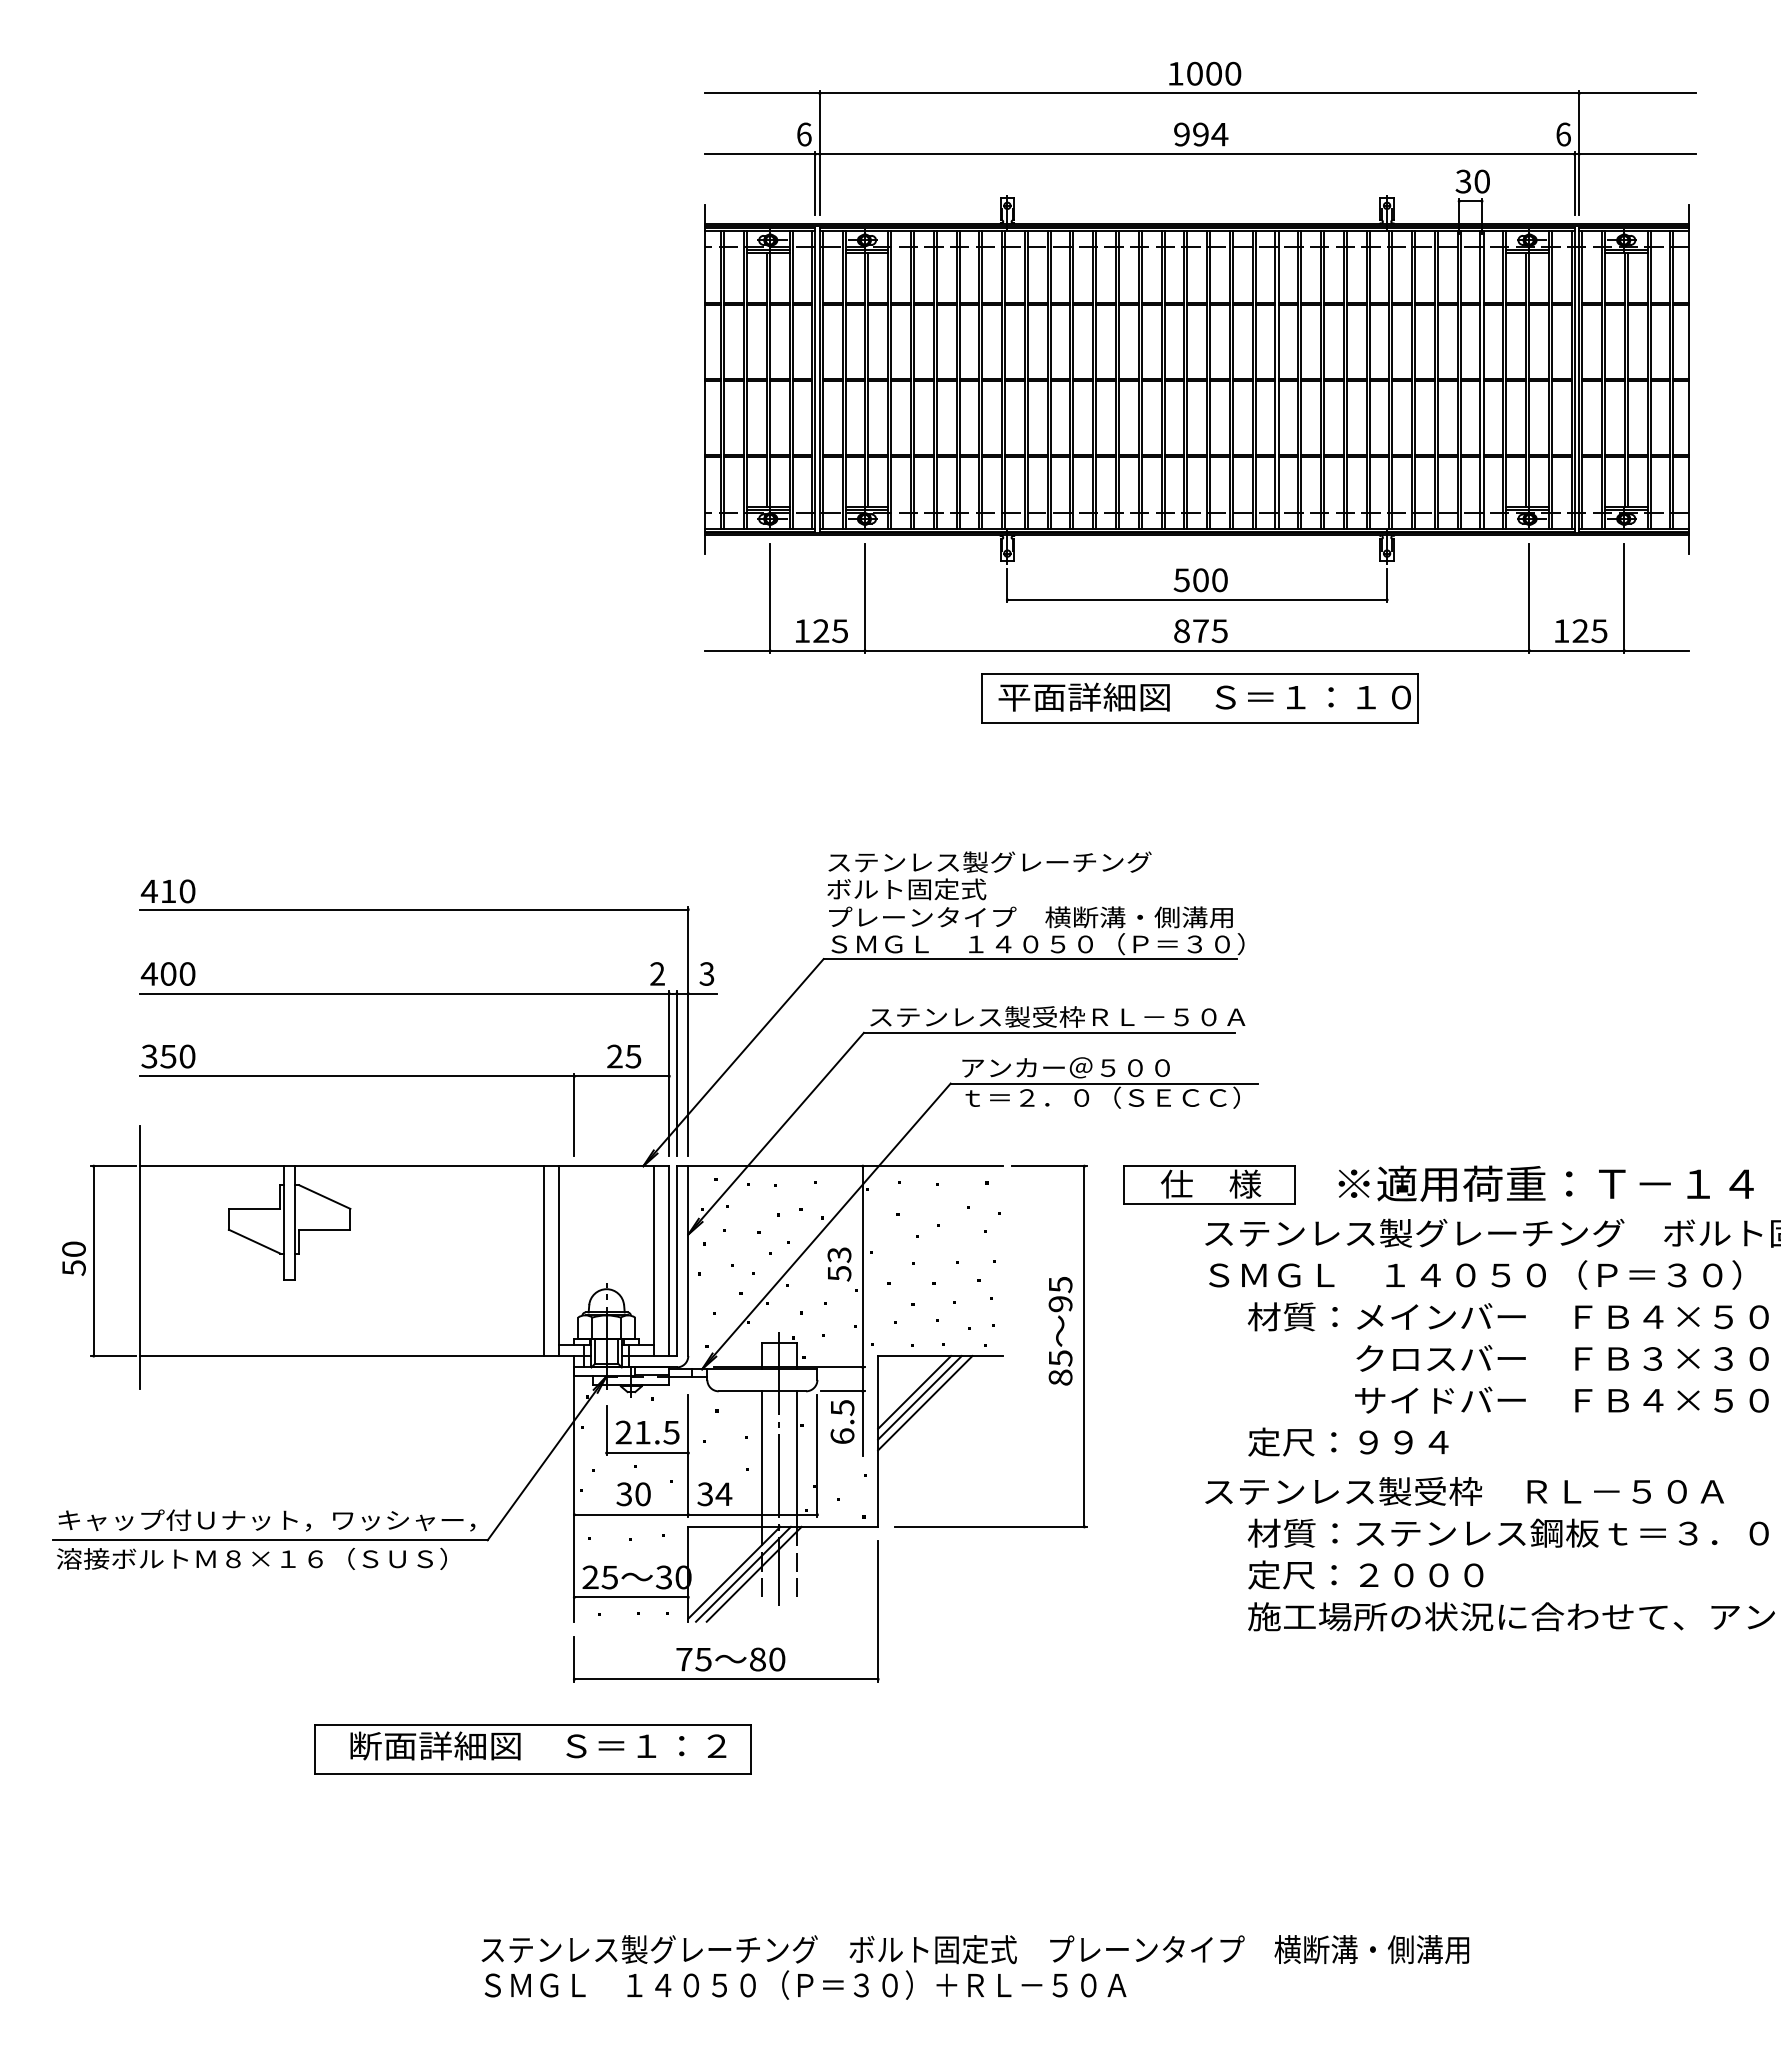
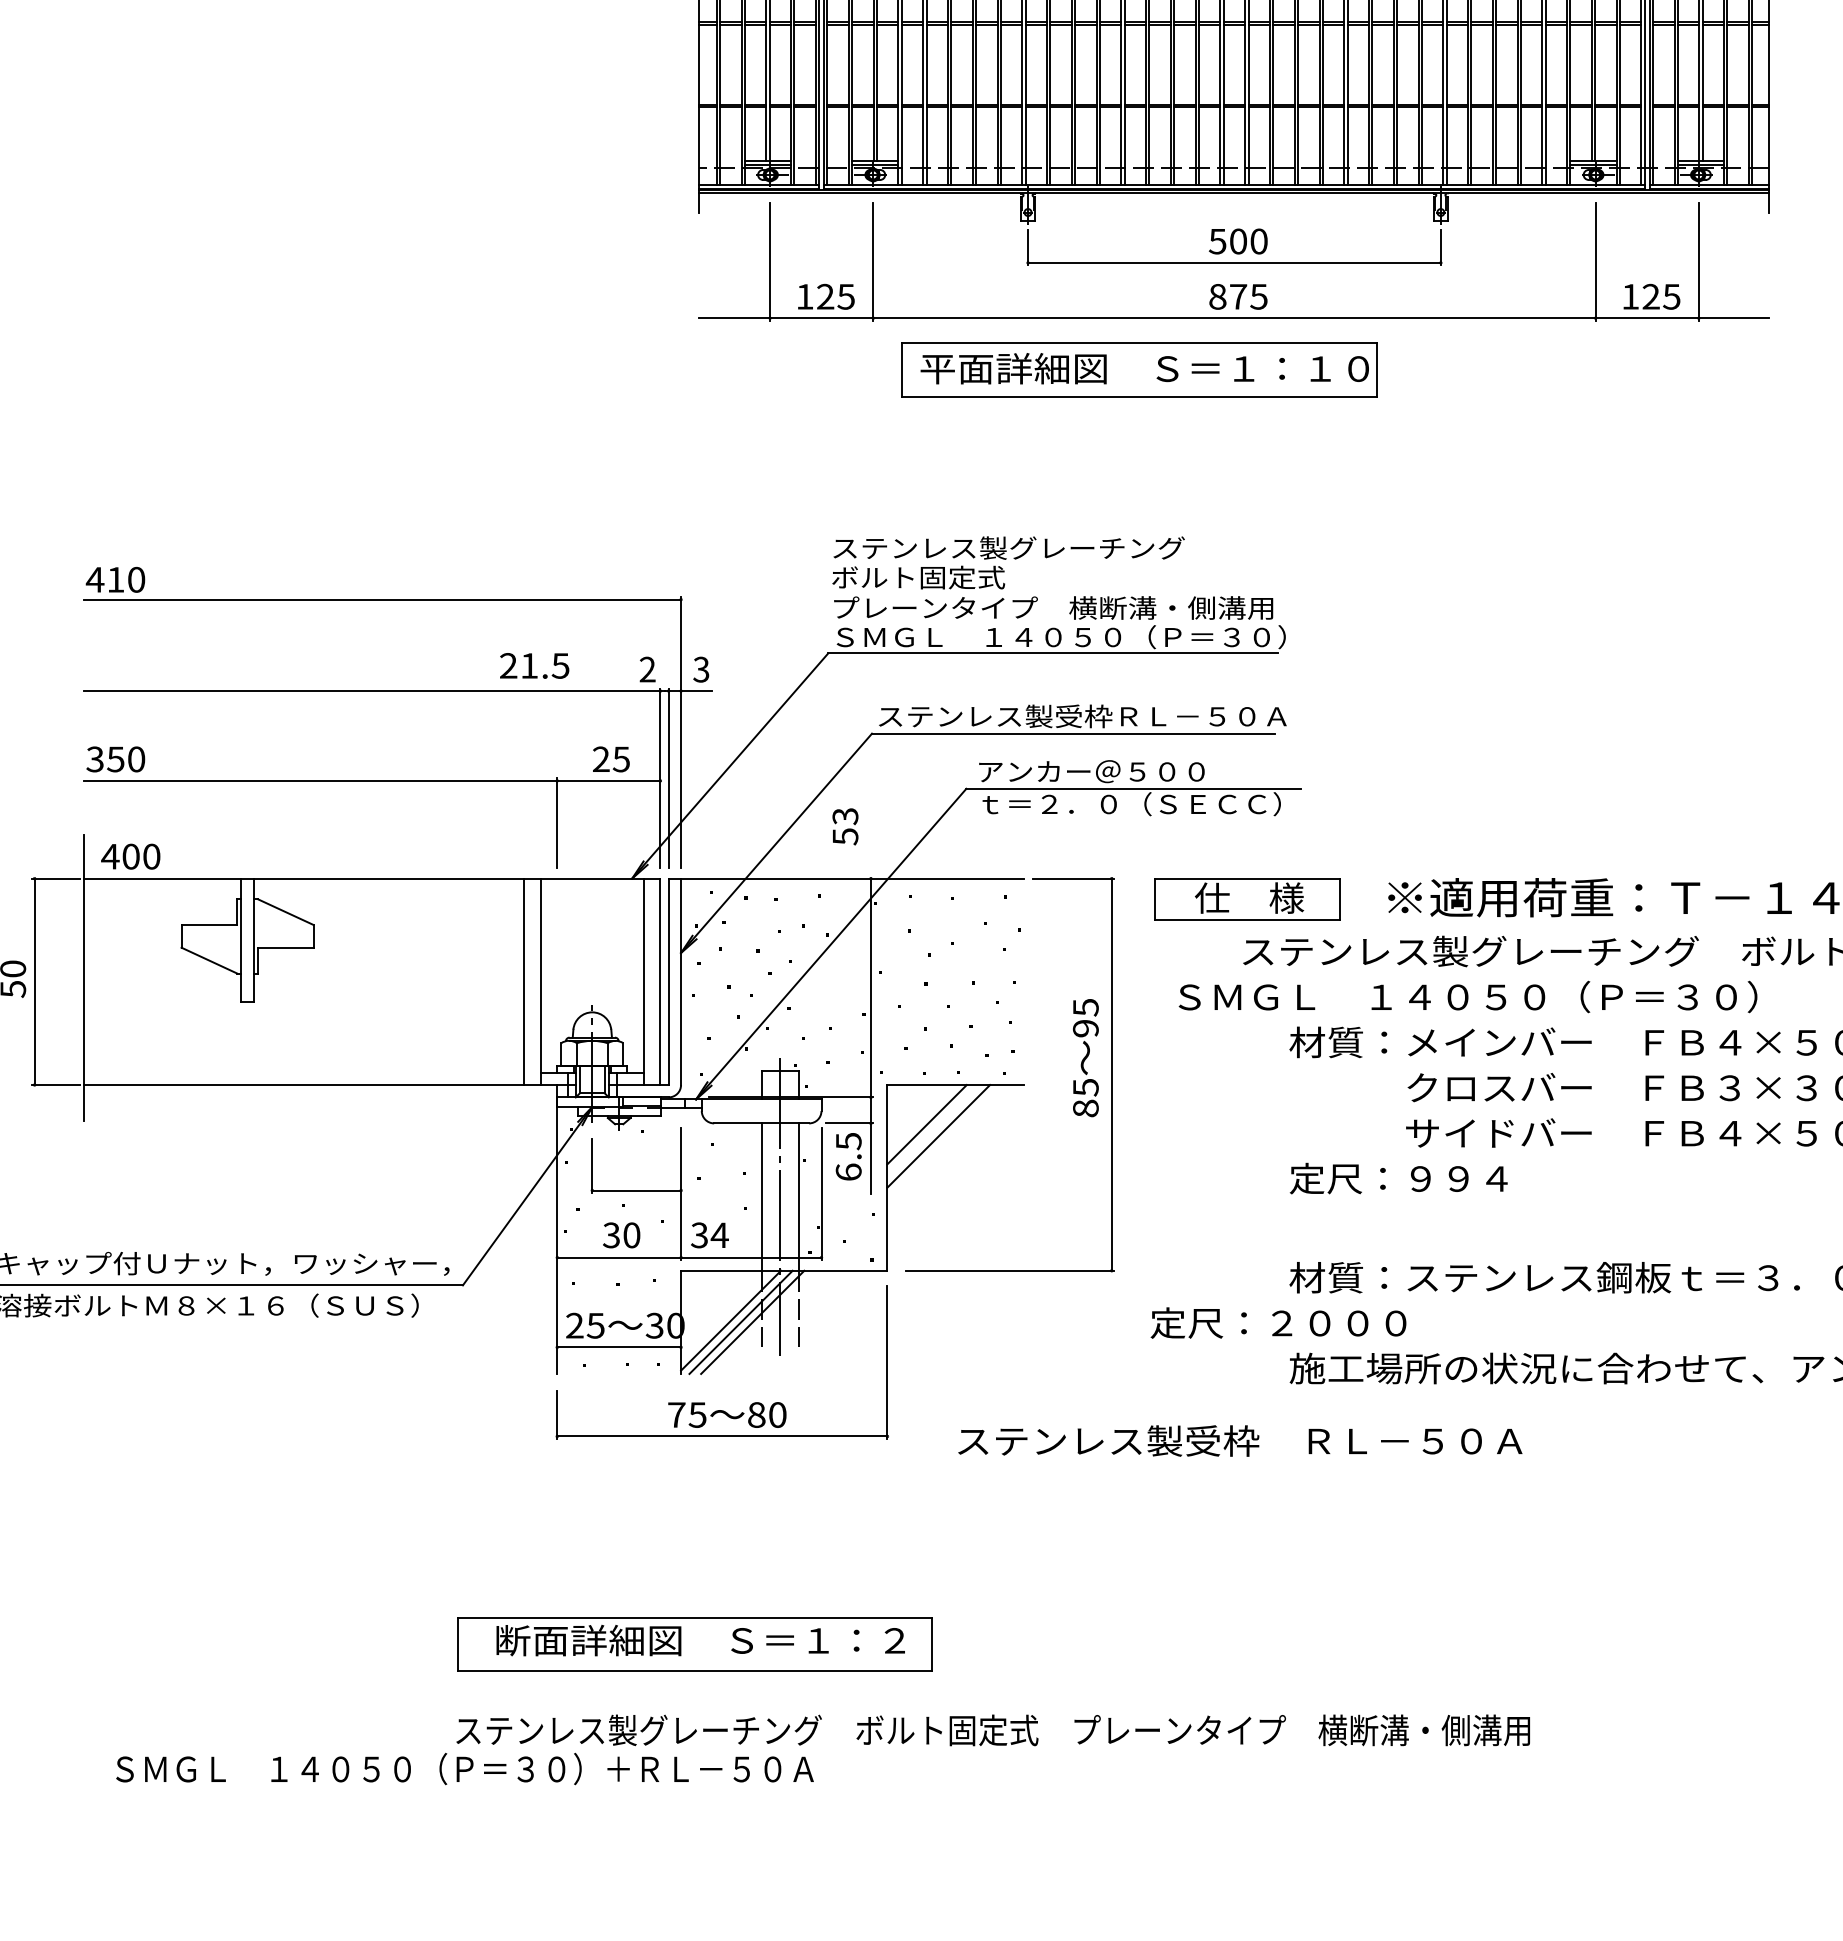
part: (1199, 698) -> (1139, 370), moved
text: (167, 973) -> (130, 856), moved
text: (839, 1264) -> (845, 826), moved
text: (1475, 1274) -> (1468, 996), moved
line: (919, 1397) -> (932, 1130), removed
text: (647, 1432) -> (534, 665), moved
text: (1464, 1491) -> (1240, 1441), moved
text: (1365, 1574) -> (1278, 1322), moved
part: (532, 1749) -> (694, 1644), moved
text: (805, 1984) -> (464, 1768), moved

